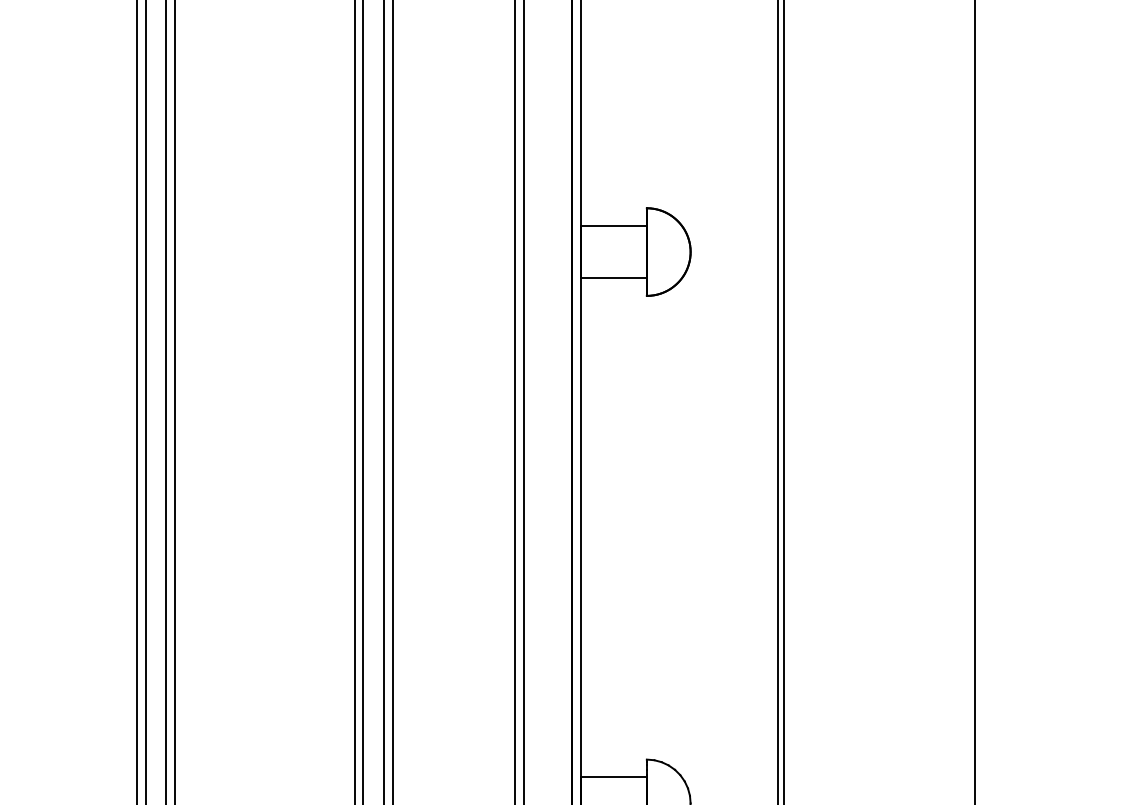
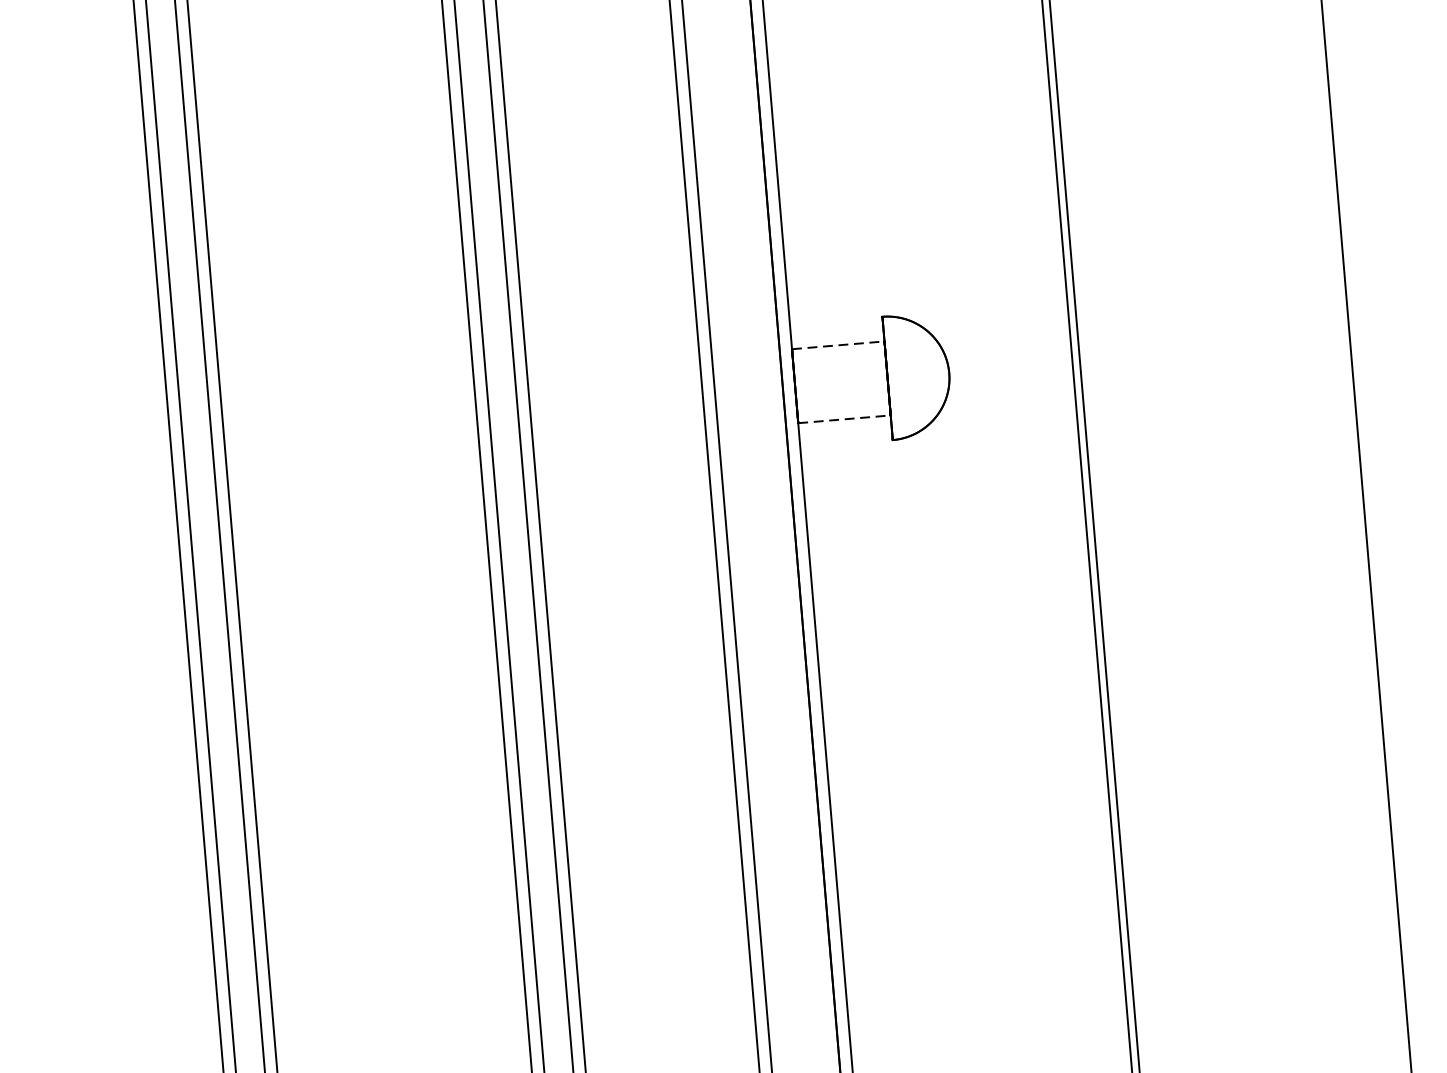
line: (613, 225) -> (837, 344), solid -> dashed
line: (613, 278) -> (843, 419), solid -> dashed

